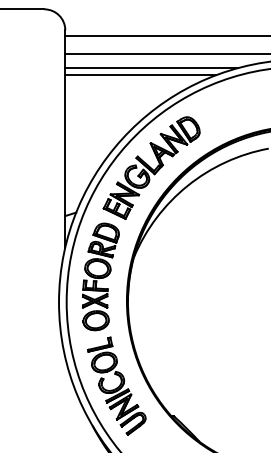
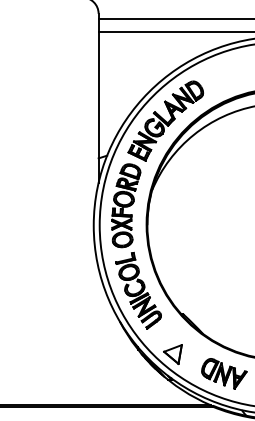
line: (151, 68) -> (165, 43), removed
line: (140, 74) -> (157, 48), removed

